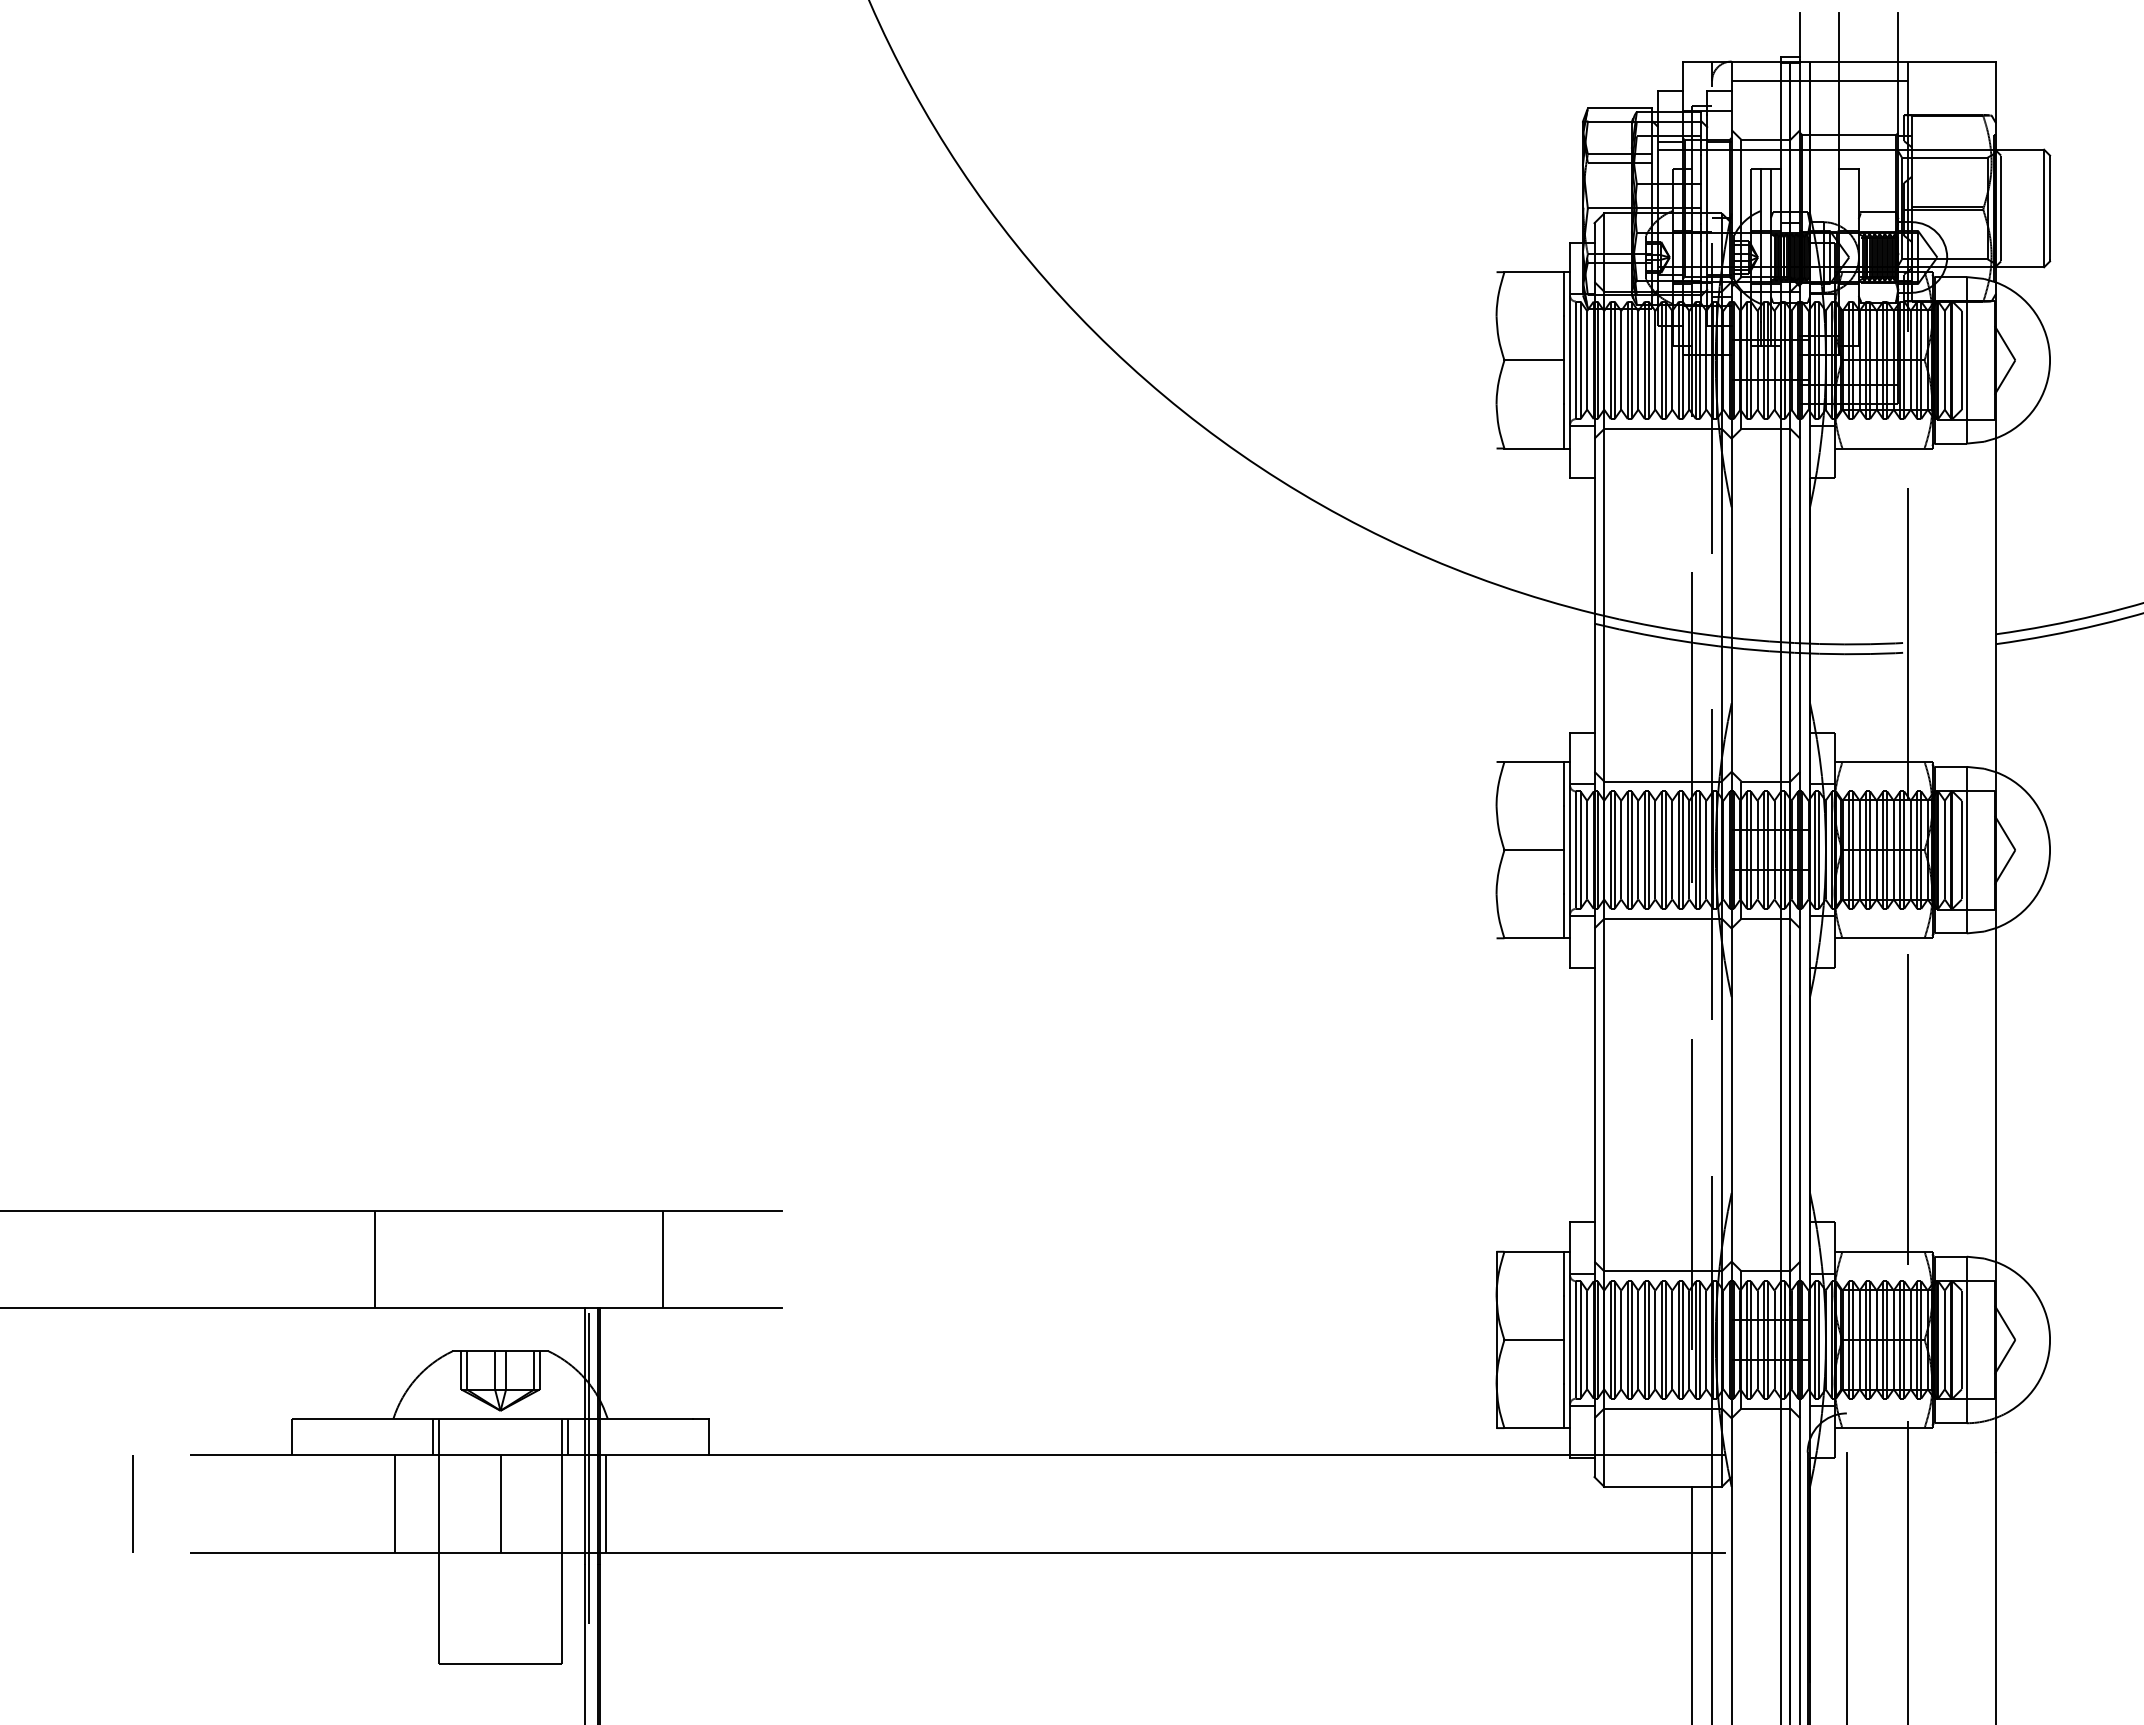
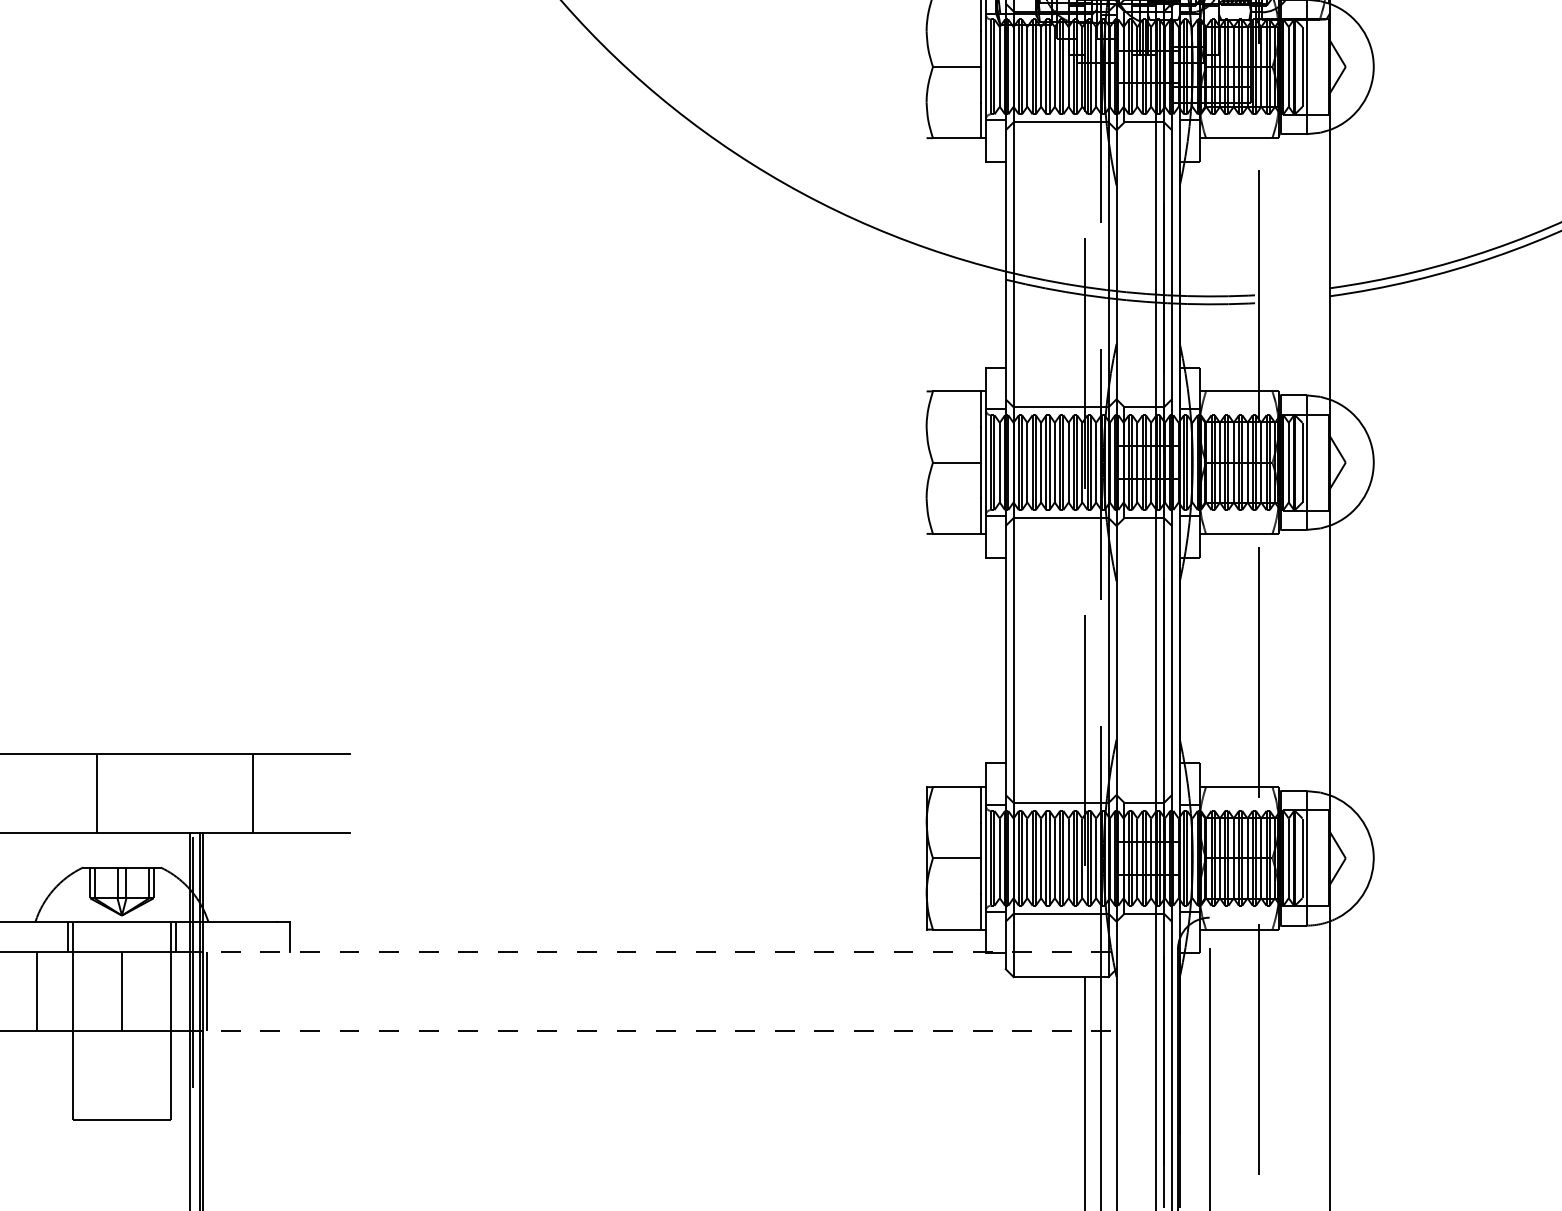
line: (374, 1259) -> (96, 793), moved
line: (1162, 1455) -> (656, 951), solid -> dashed
line: (1162, 1553) -> (656, 1030), solid -> dashed

